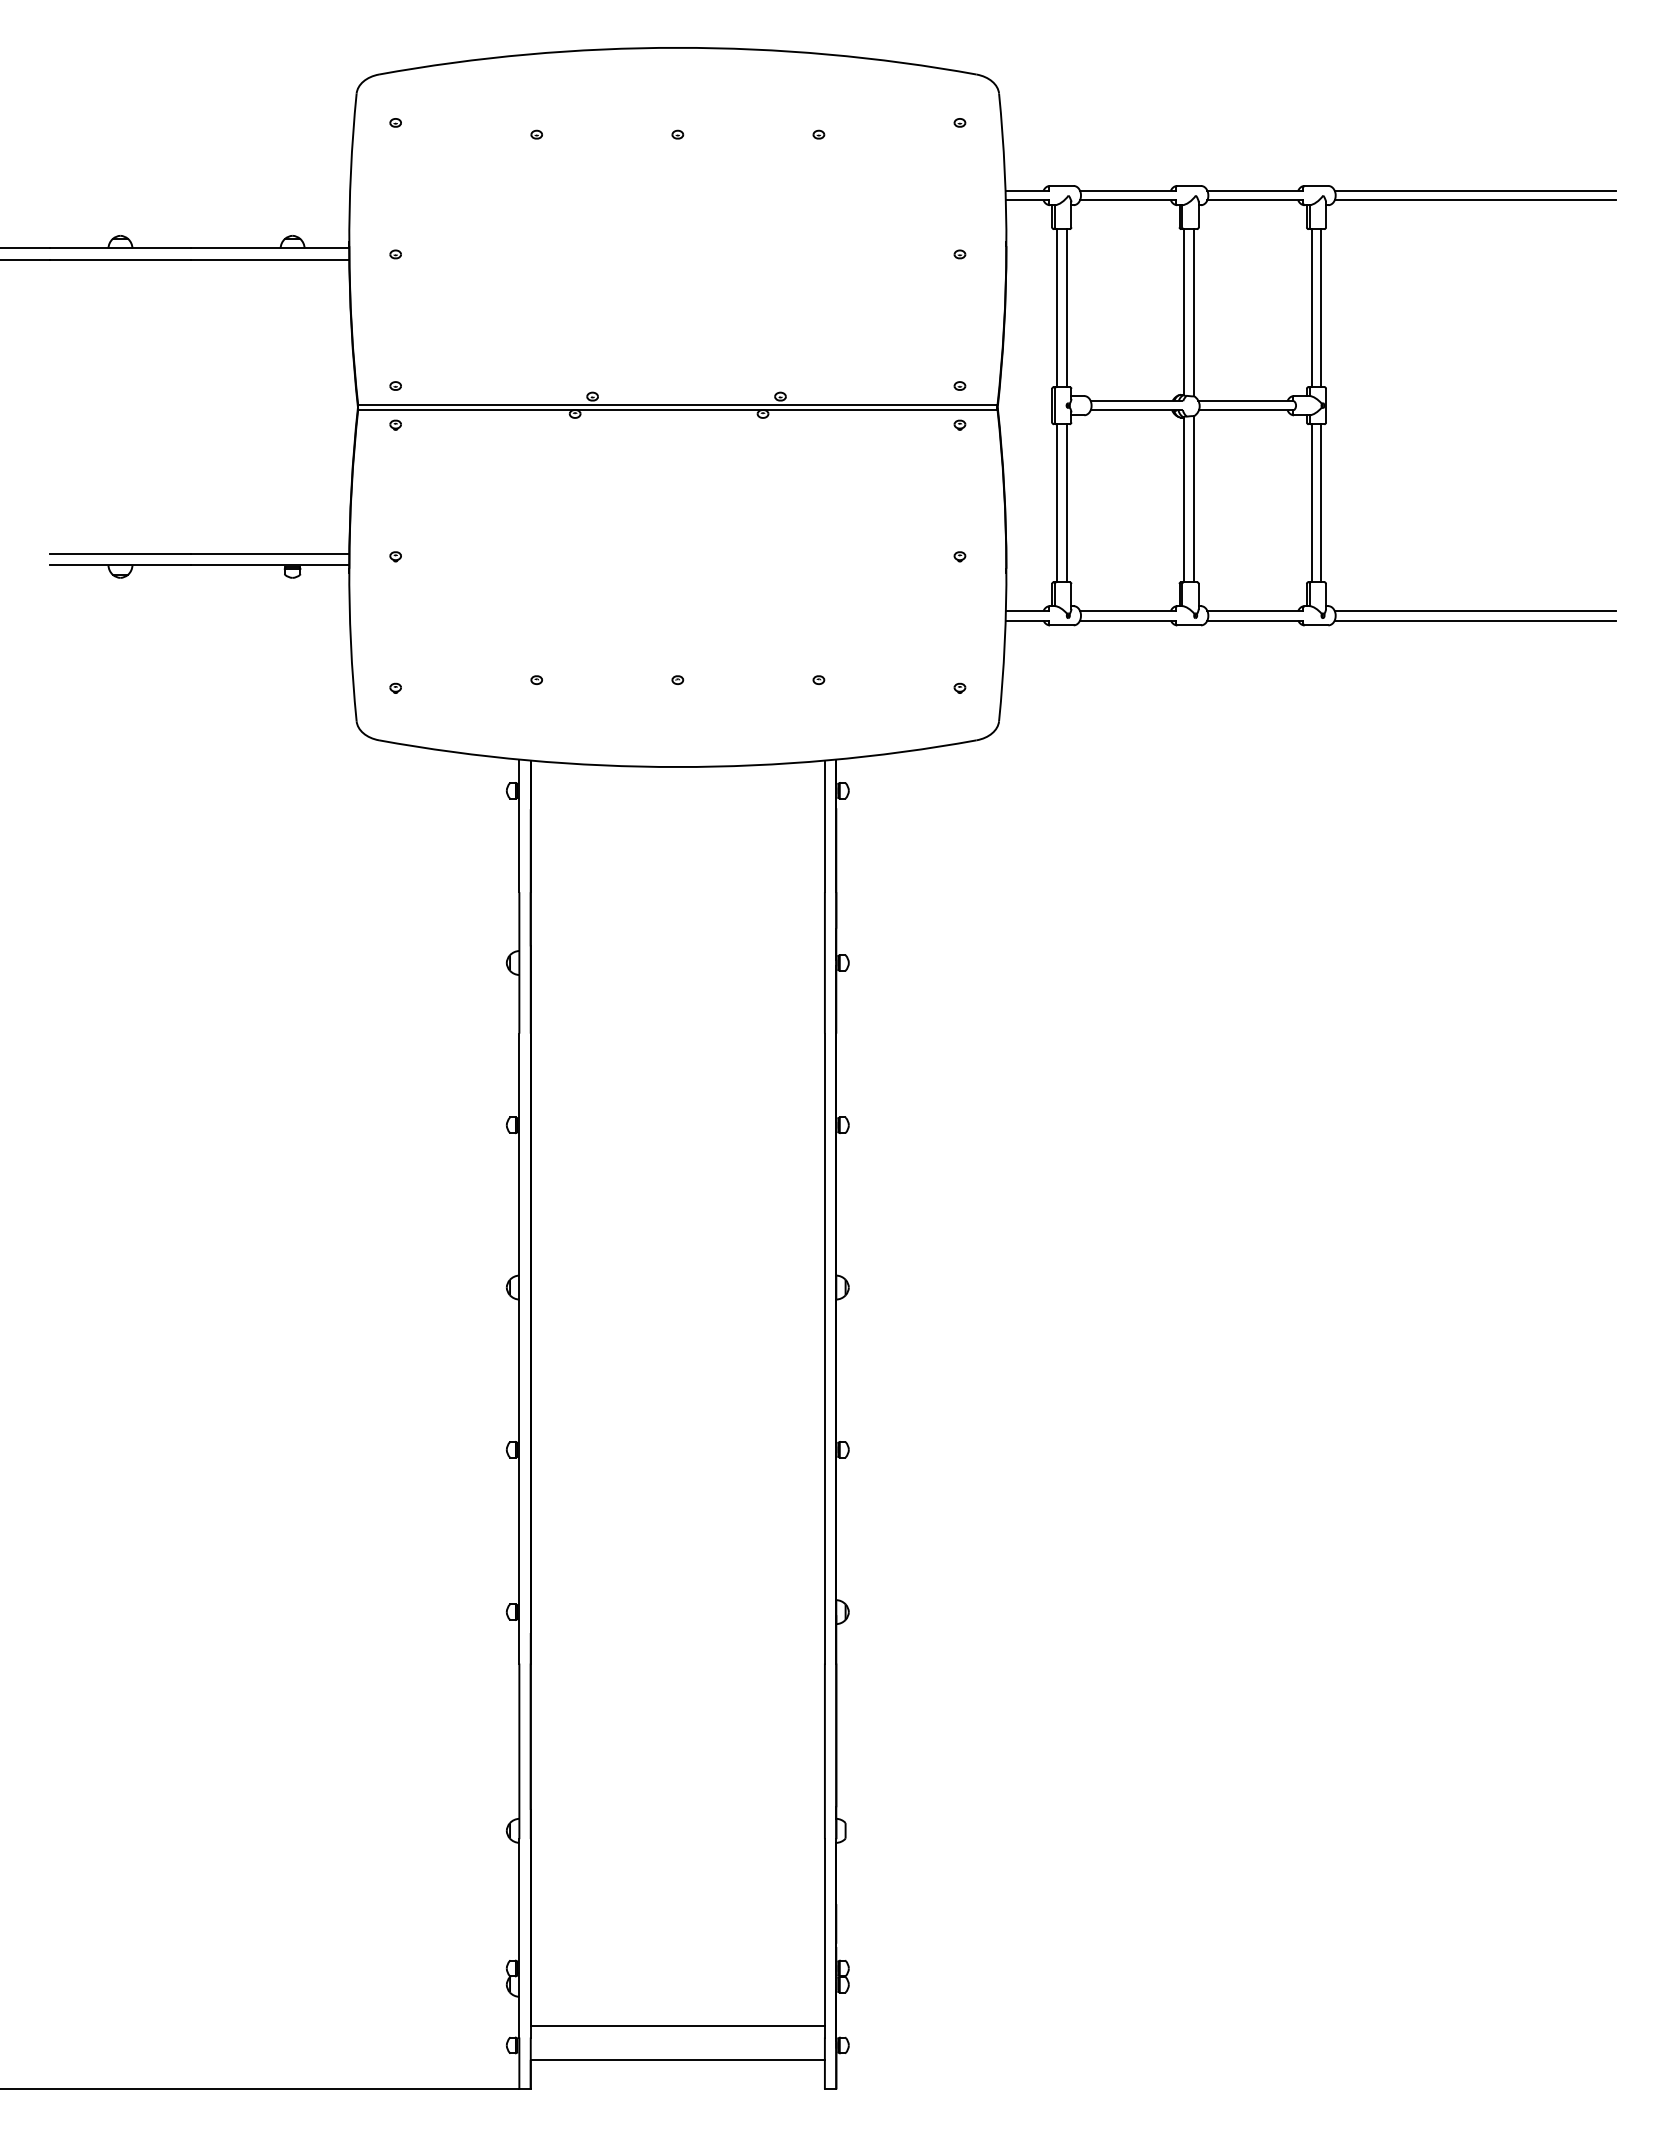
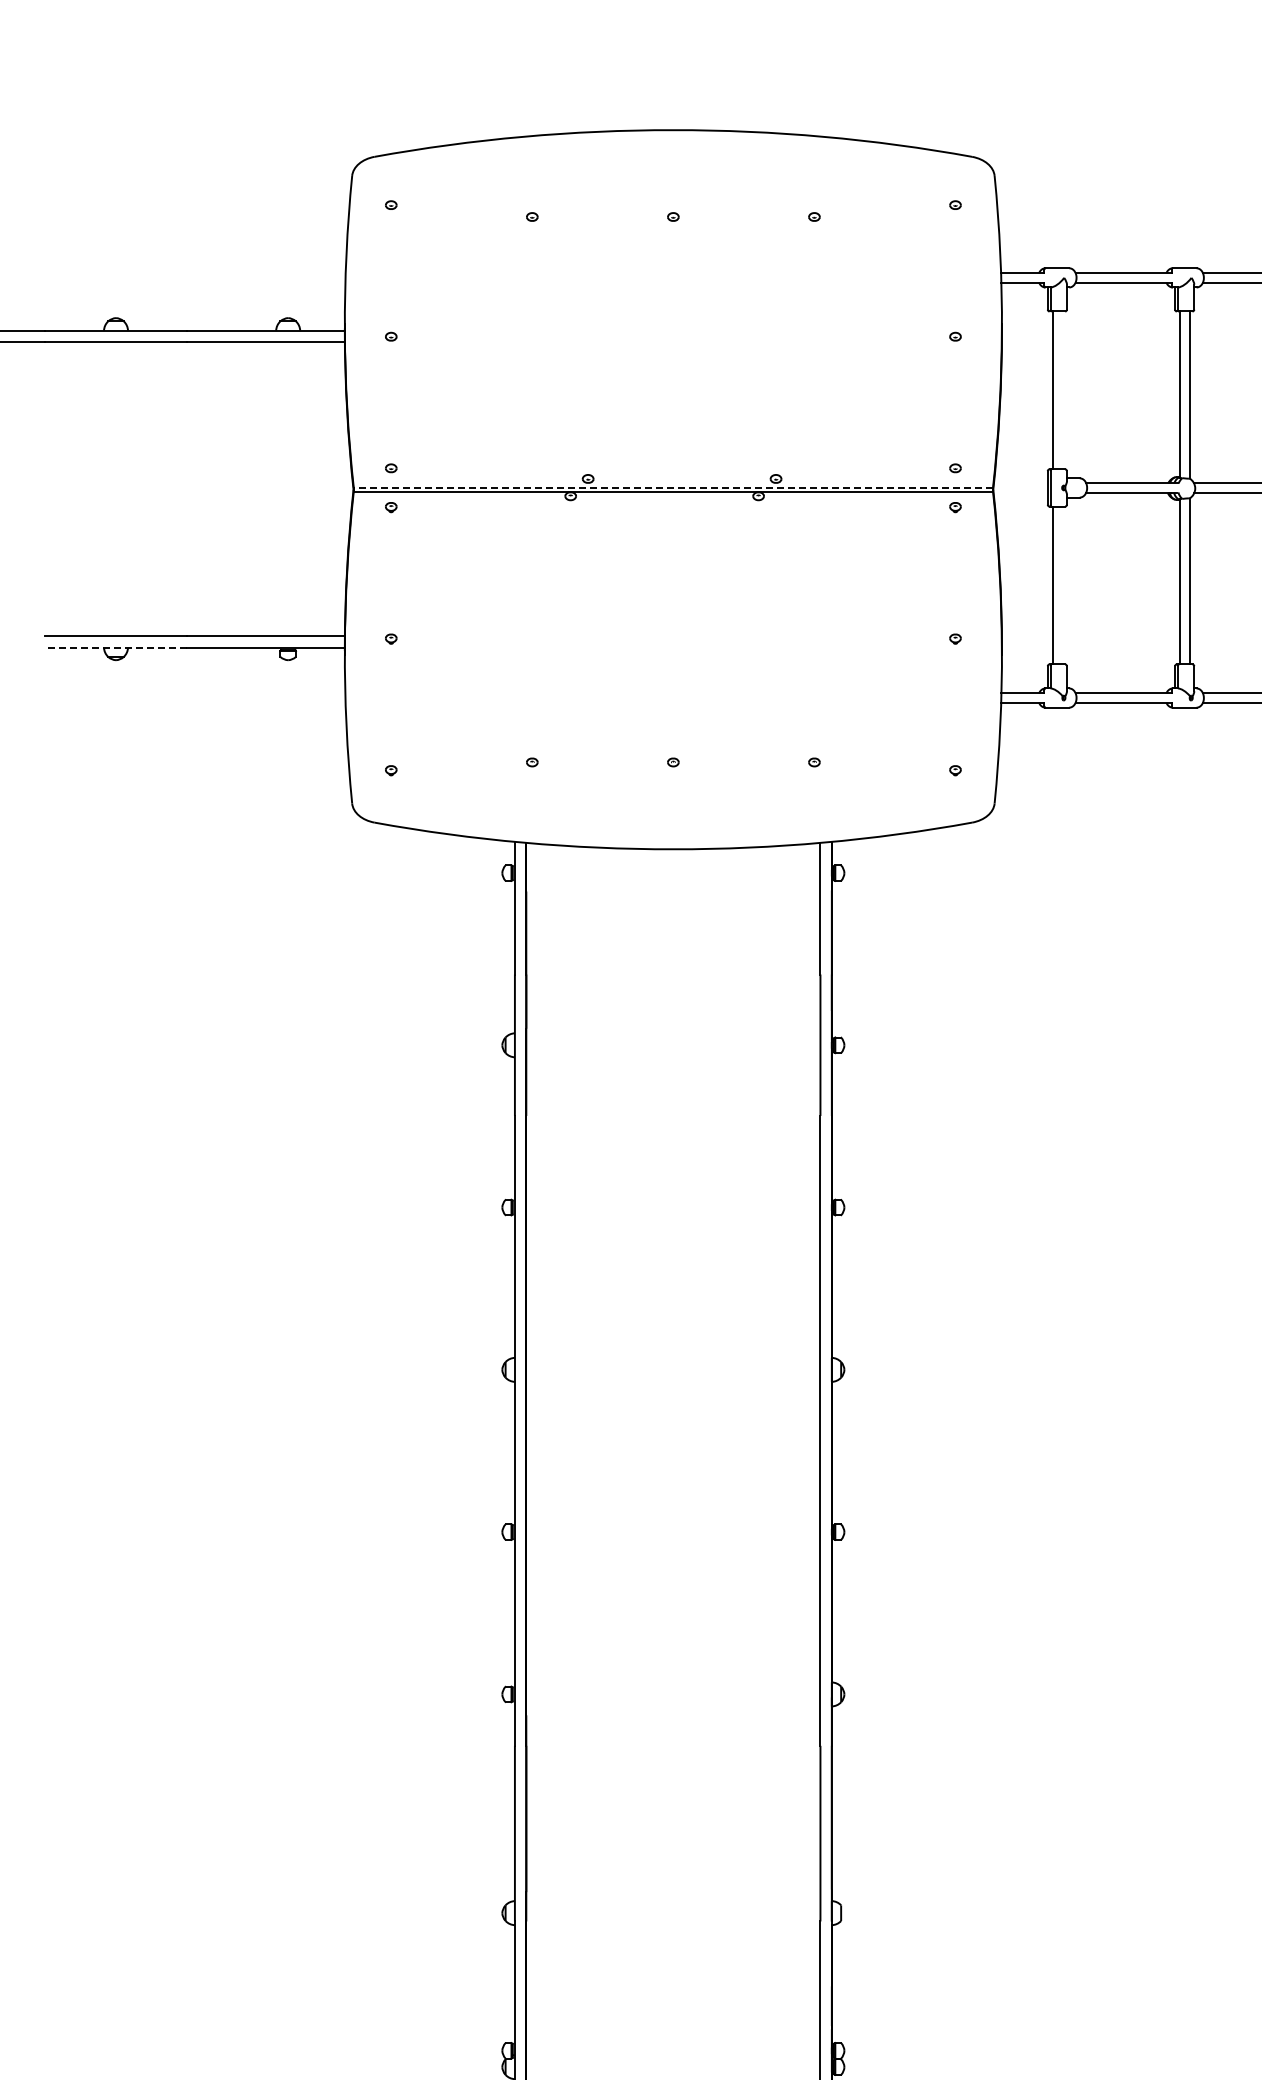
line: (1066, 308) -> (1062, 390), removed
line: (677, 405) -> (673, 487), solid -> dashed
line: (1066, 503) -> (1062, 585), removed
line: (120, 565) -> (116, 647), solid -> dashed

